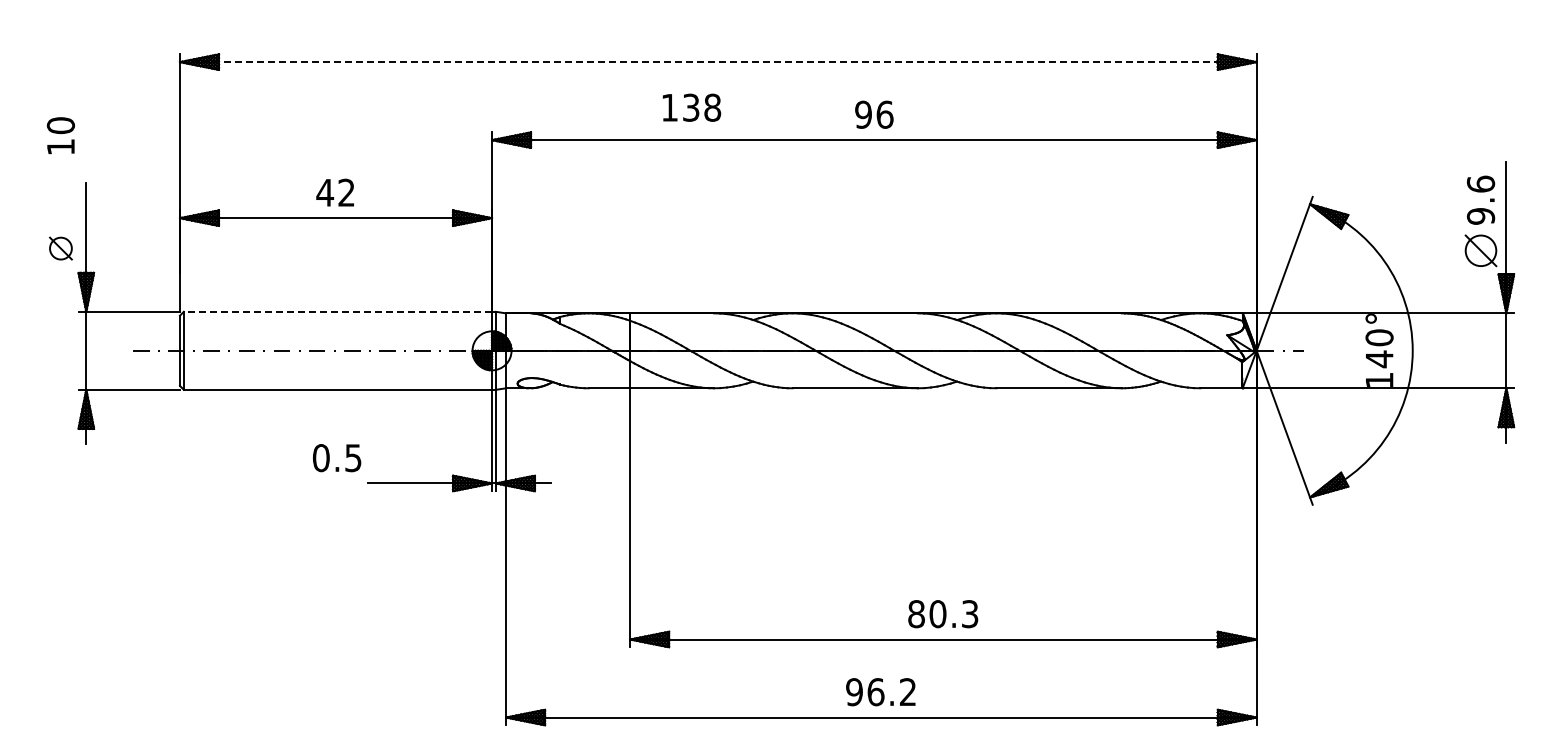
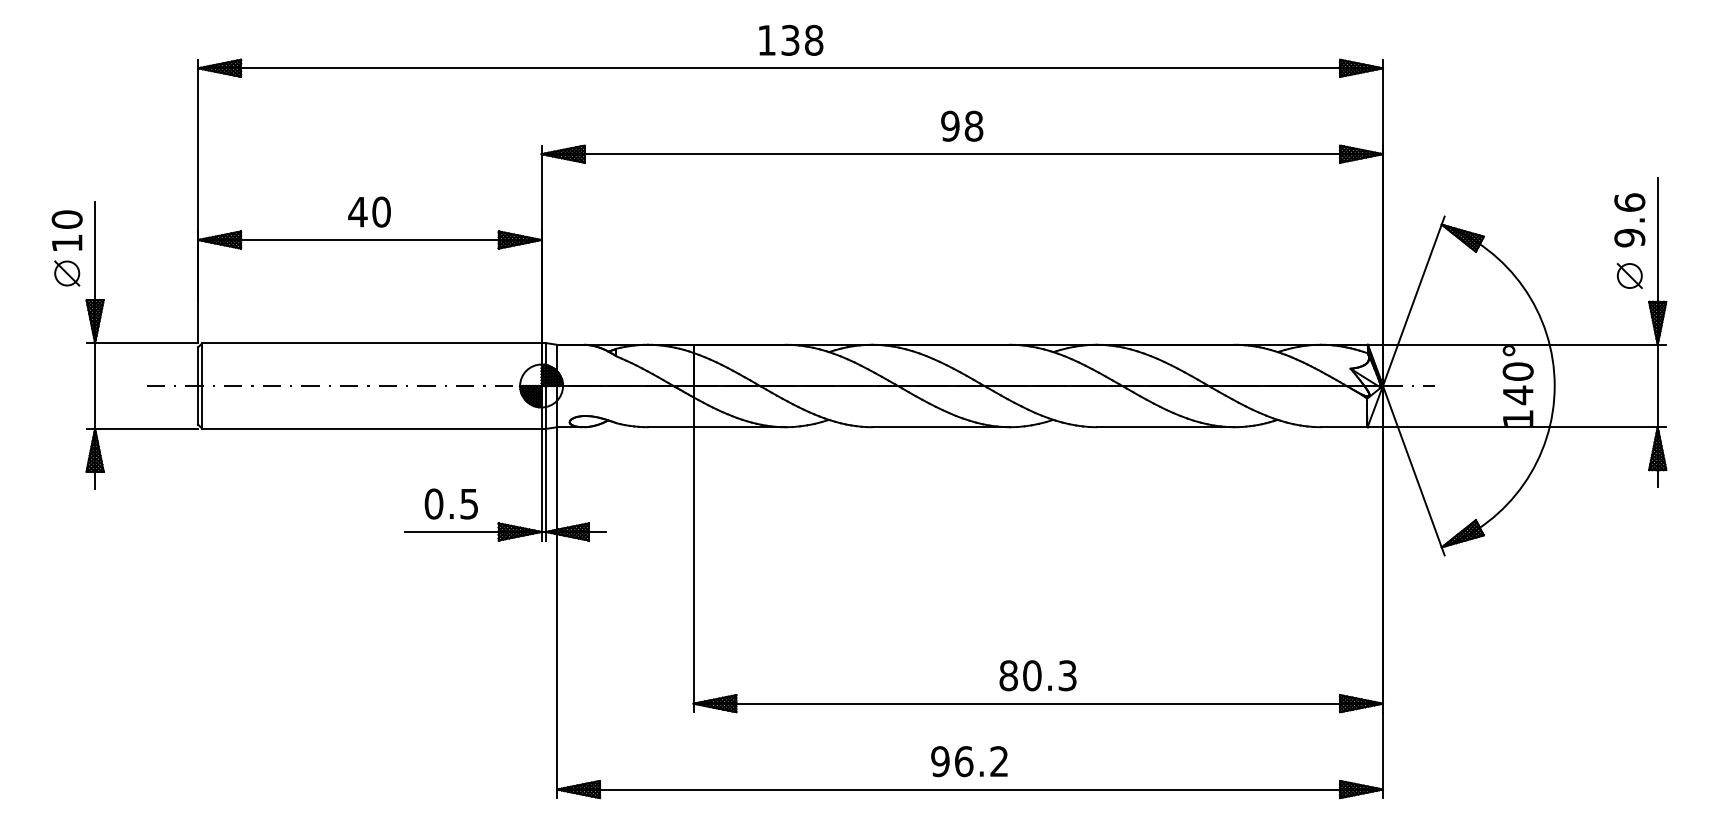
line: (718, 62) -> (790, 68), dashed -> solid
text: (691, 107) -> (790, 40), moved
text: (884, 114) -> (973, 125), 96 -> 98
text: (60, 135) -> (66, 230), moved
text: (346, 192) -> (381, 211), 42 -> 40
part: (1480, 250) -> (1629, 275), size x0.71
line: (337, 311) -> (371, 342), dashed -> solid
text: (337, 458) -> (451, 504), moved

